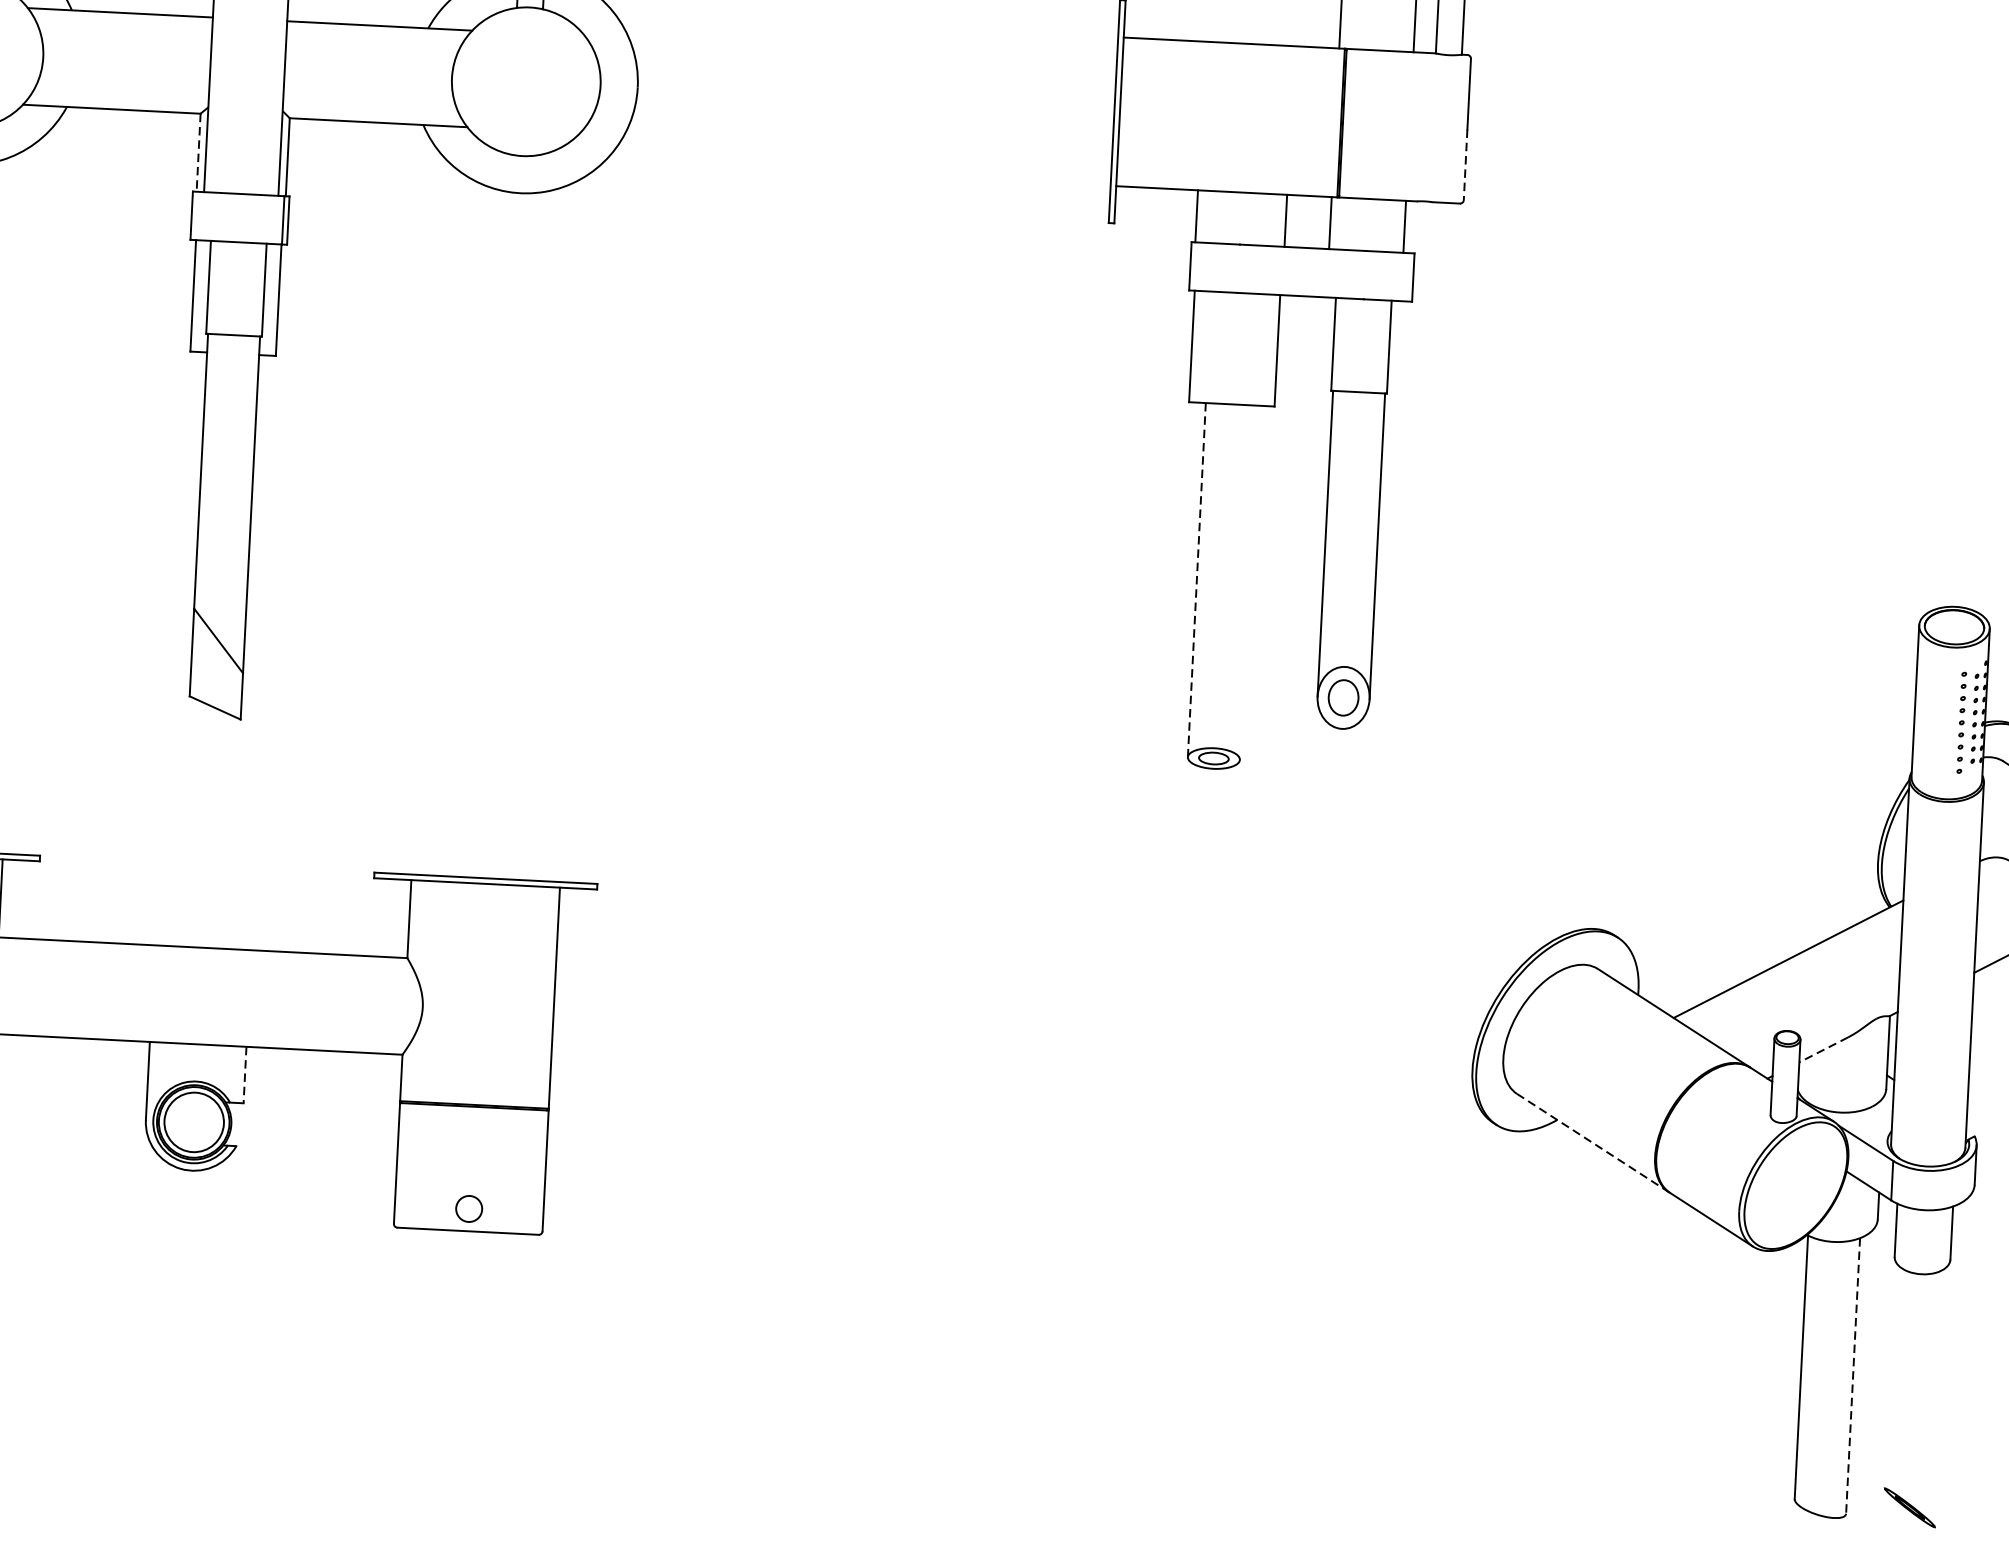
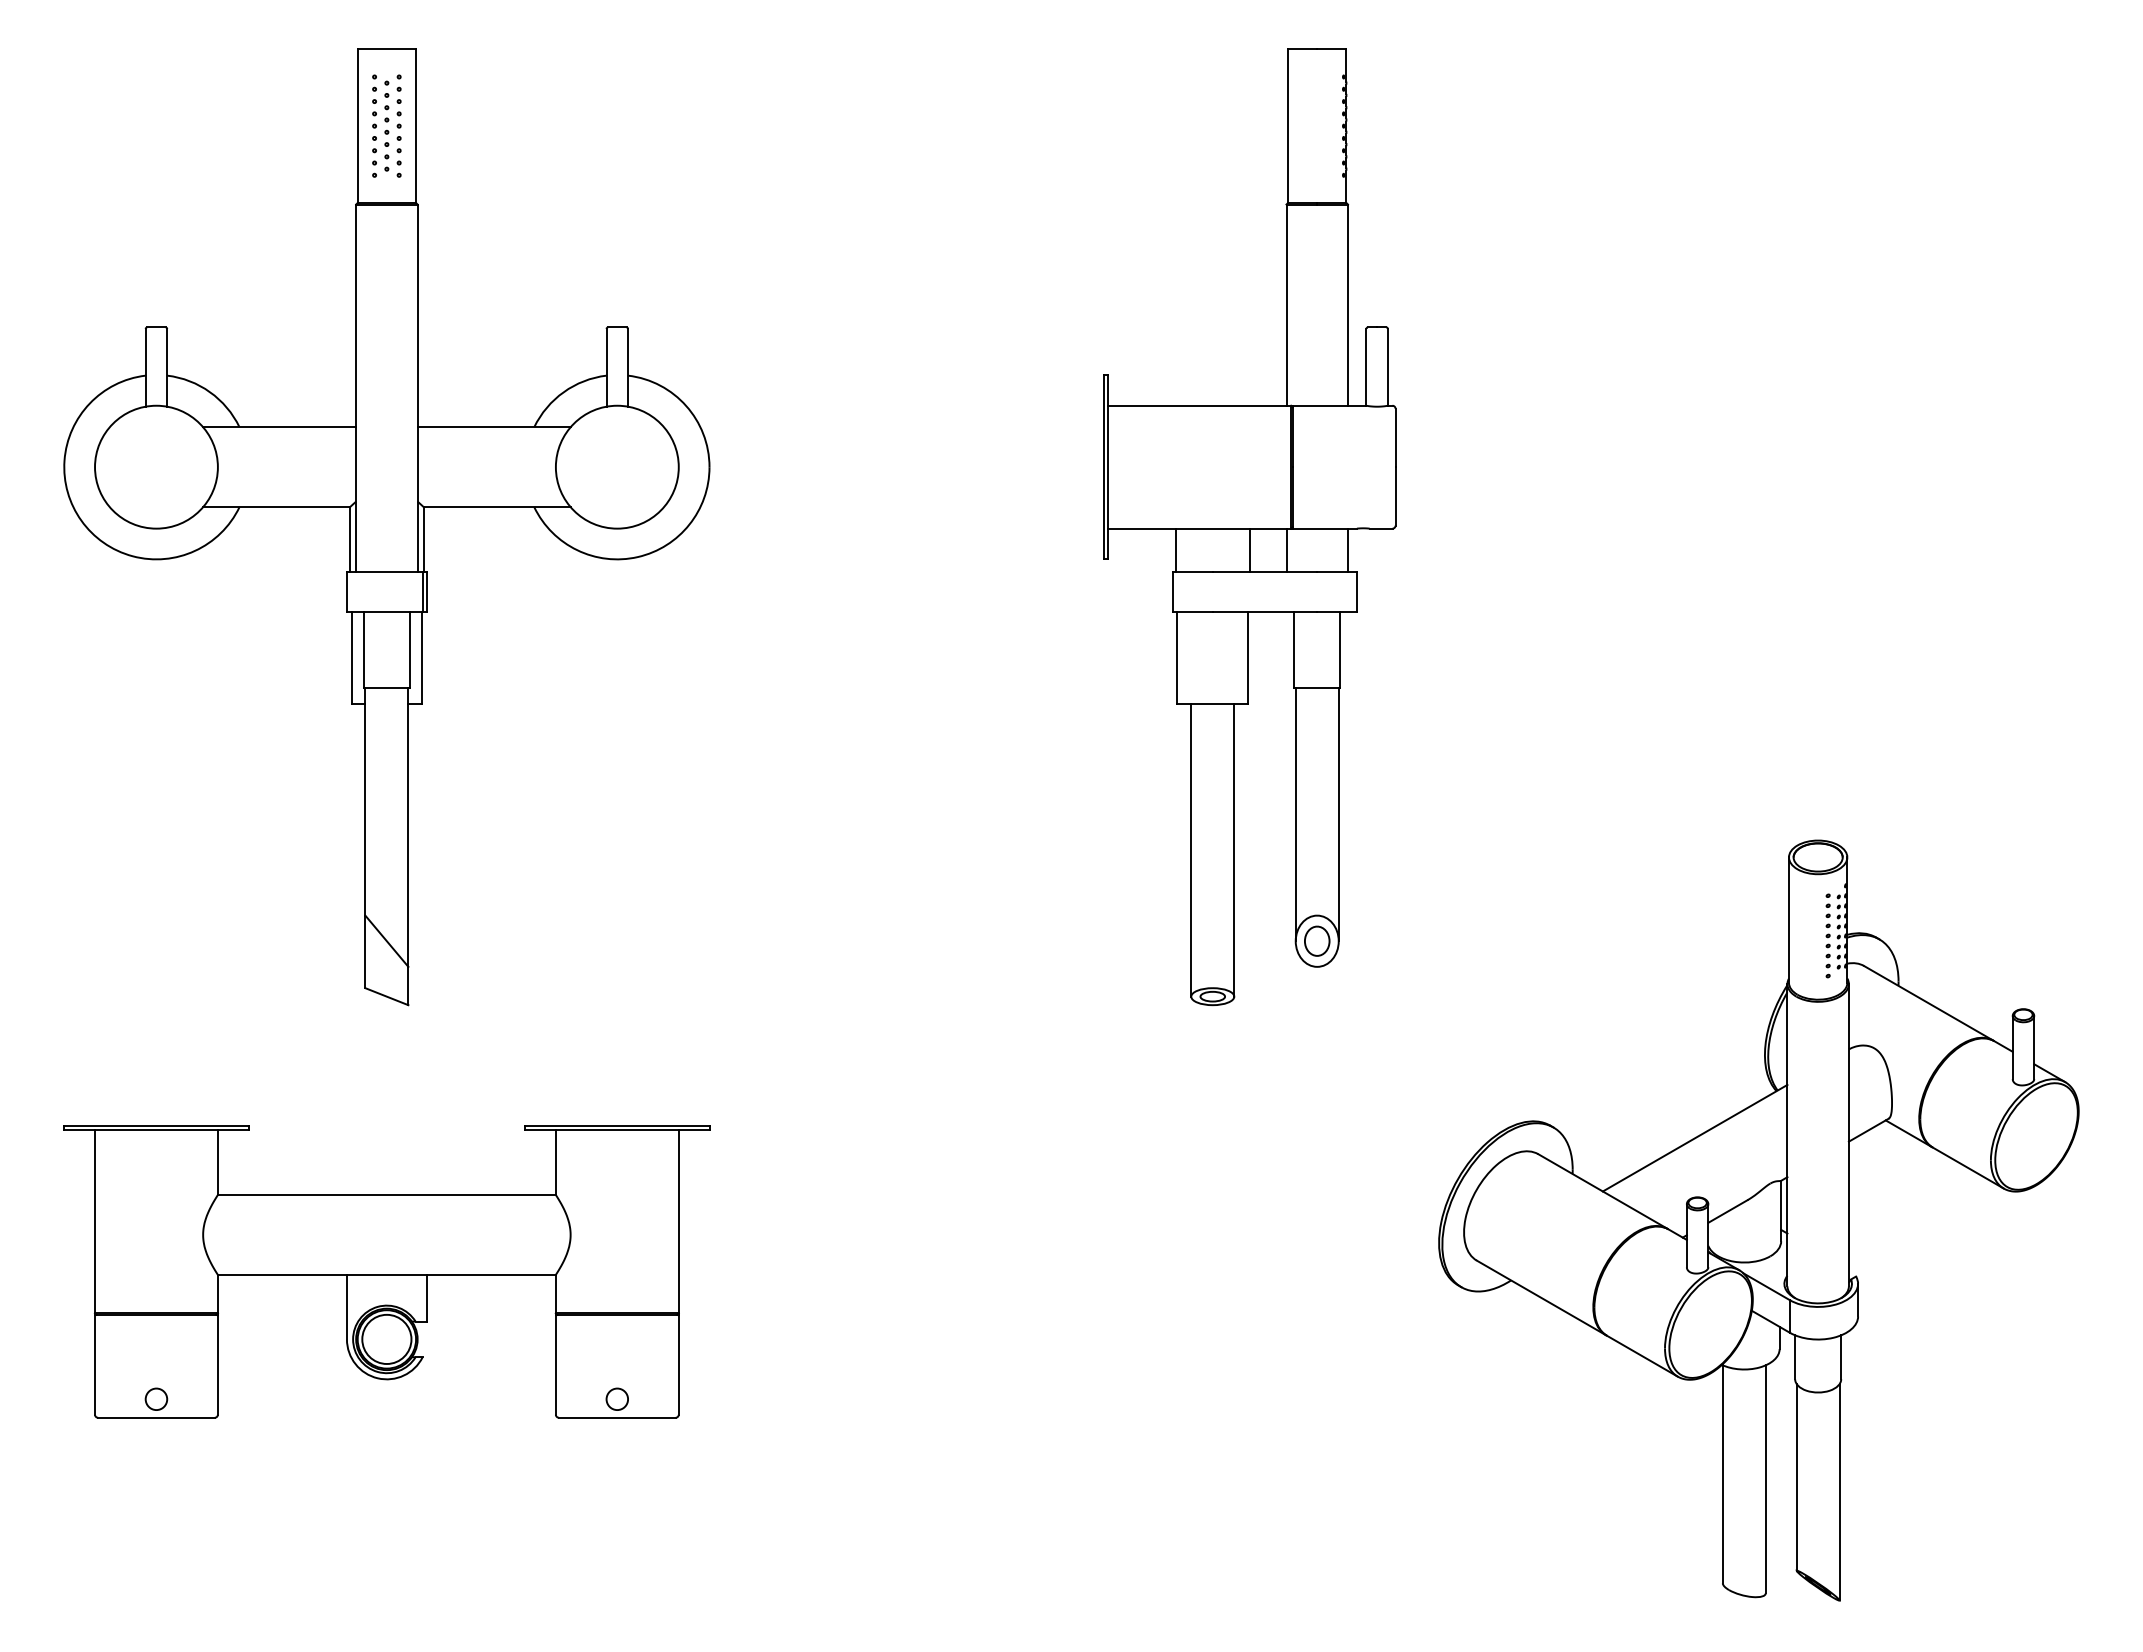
line: (199, 152) -> (350, 539), dashed -> solid
line: (1465, 164) -> (1395, 496), dashed -> solid
line: (1197, 580) -> (1191, 850), dashed -> solid
line: (1249, 581) -> (1234, 849), added
line: (1823, 1049) -> (1727, 1211), dashed -> solid
line: (244, 1075) -> (426, 1298), dashed -> solid
line: (1592, 1142) -> (1541, 1297), dashed -> solid
line: (1890, 1375) -> (1796, 1477), added
line: (1852, 1376) -> (1765, 1479), dashed -> solid
line: (1941, 1396) -> (1839, 1492), added

